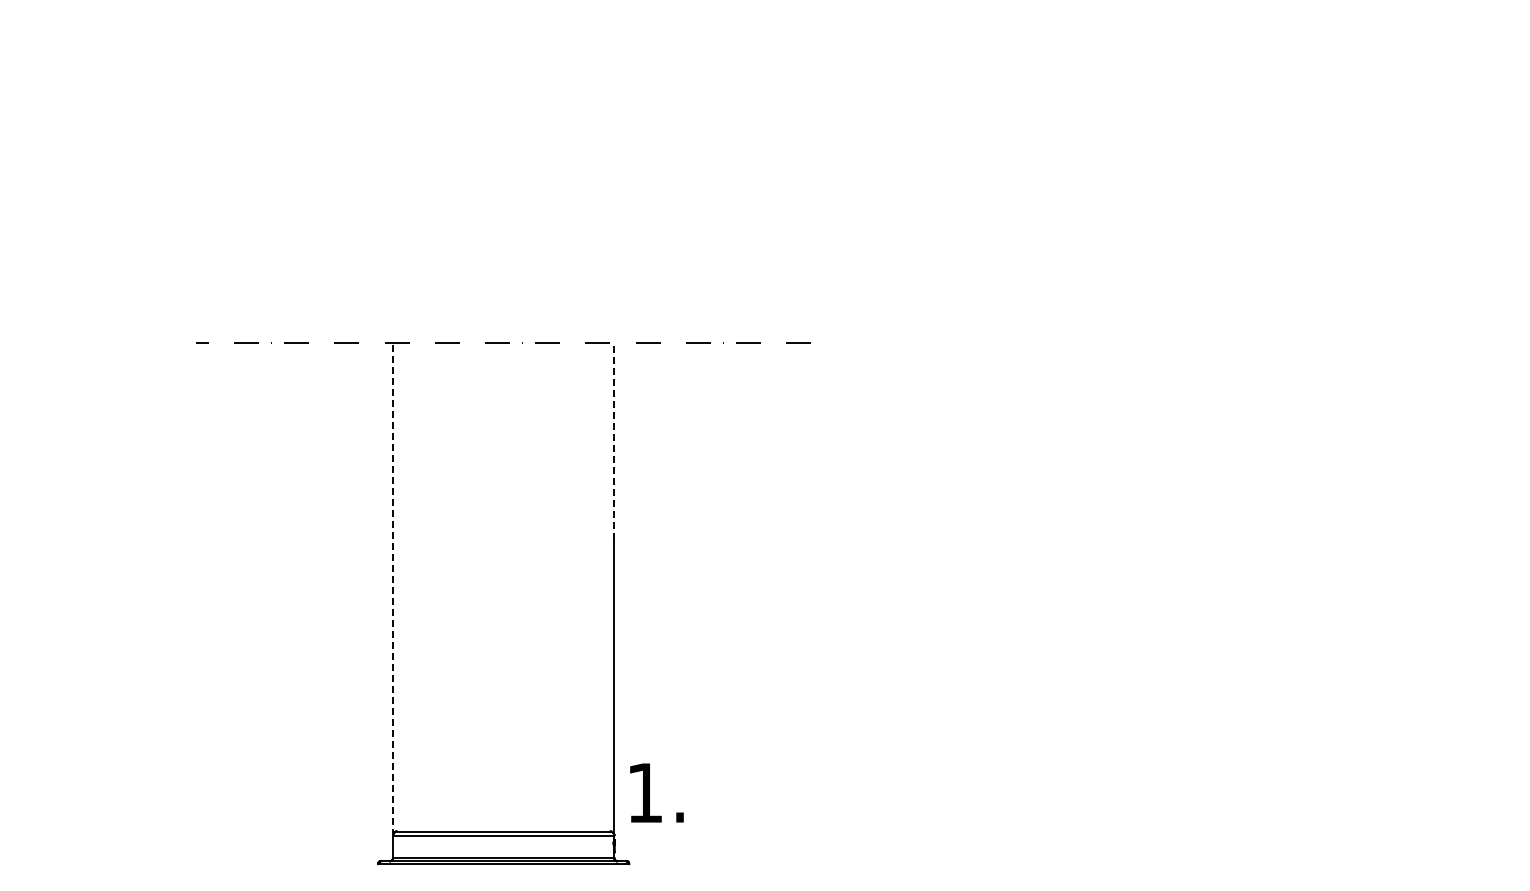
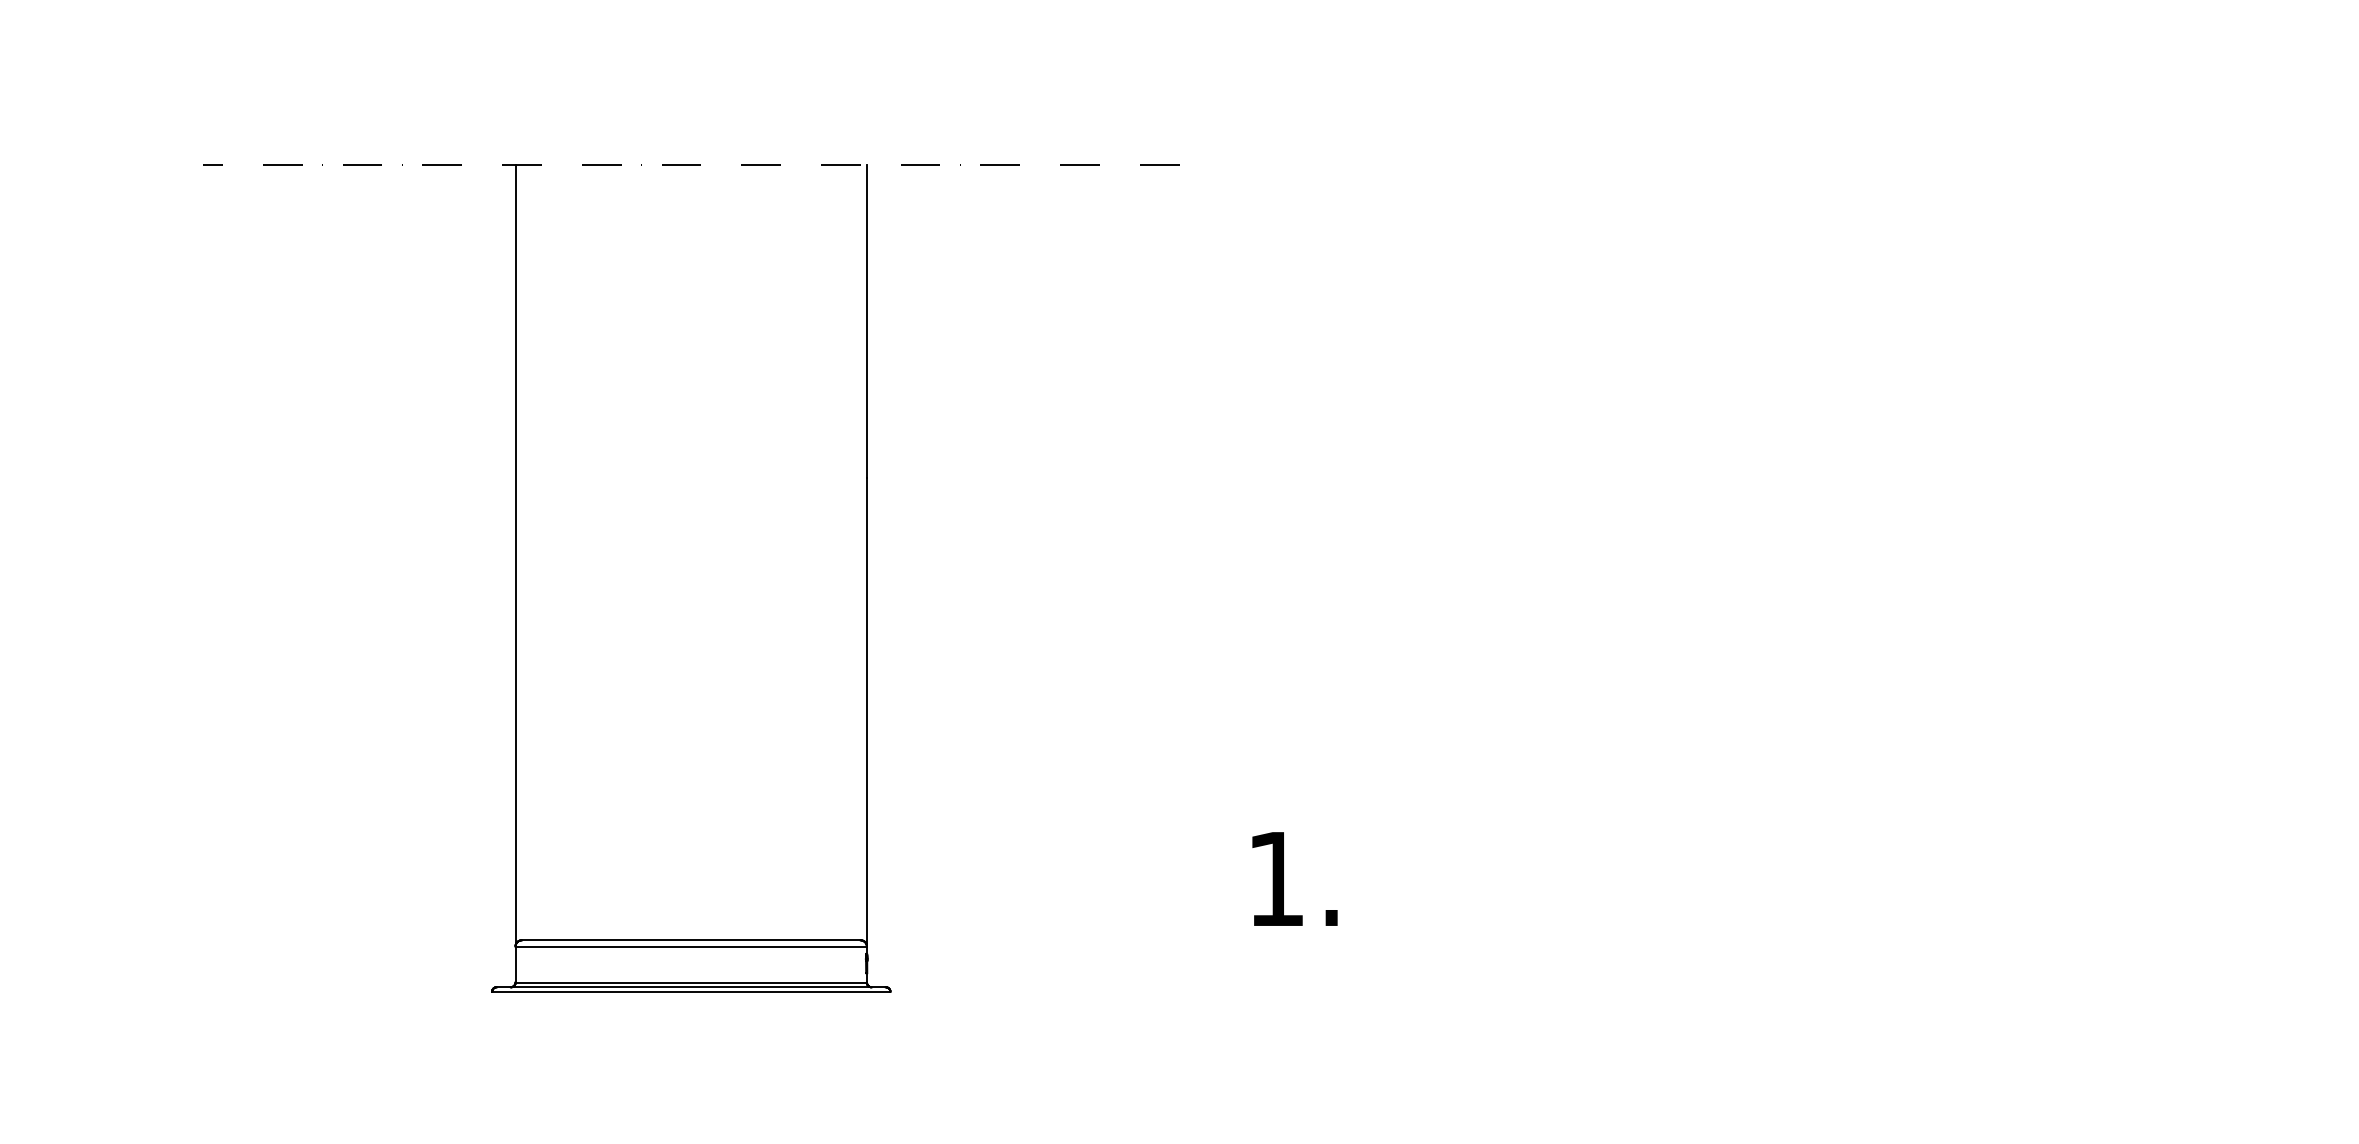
line: (614, 441) -> (867, 320), dashed -> solid
line: (393, 588) -> (516, 554), dashed -> solid
text: (656, 792) -> (1294, 878), moved

